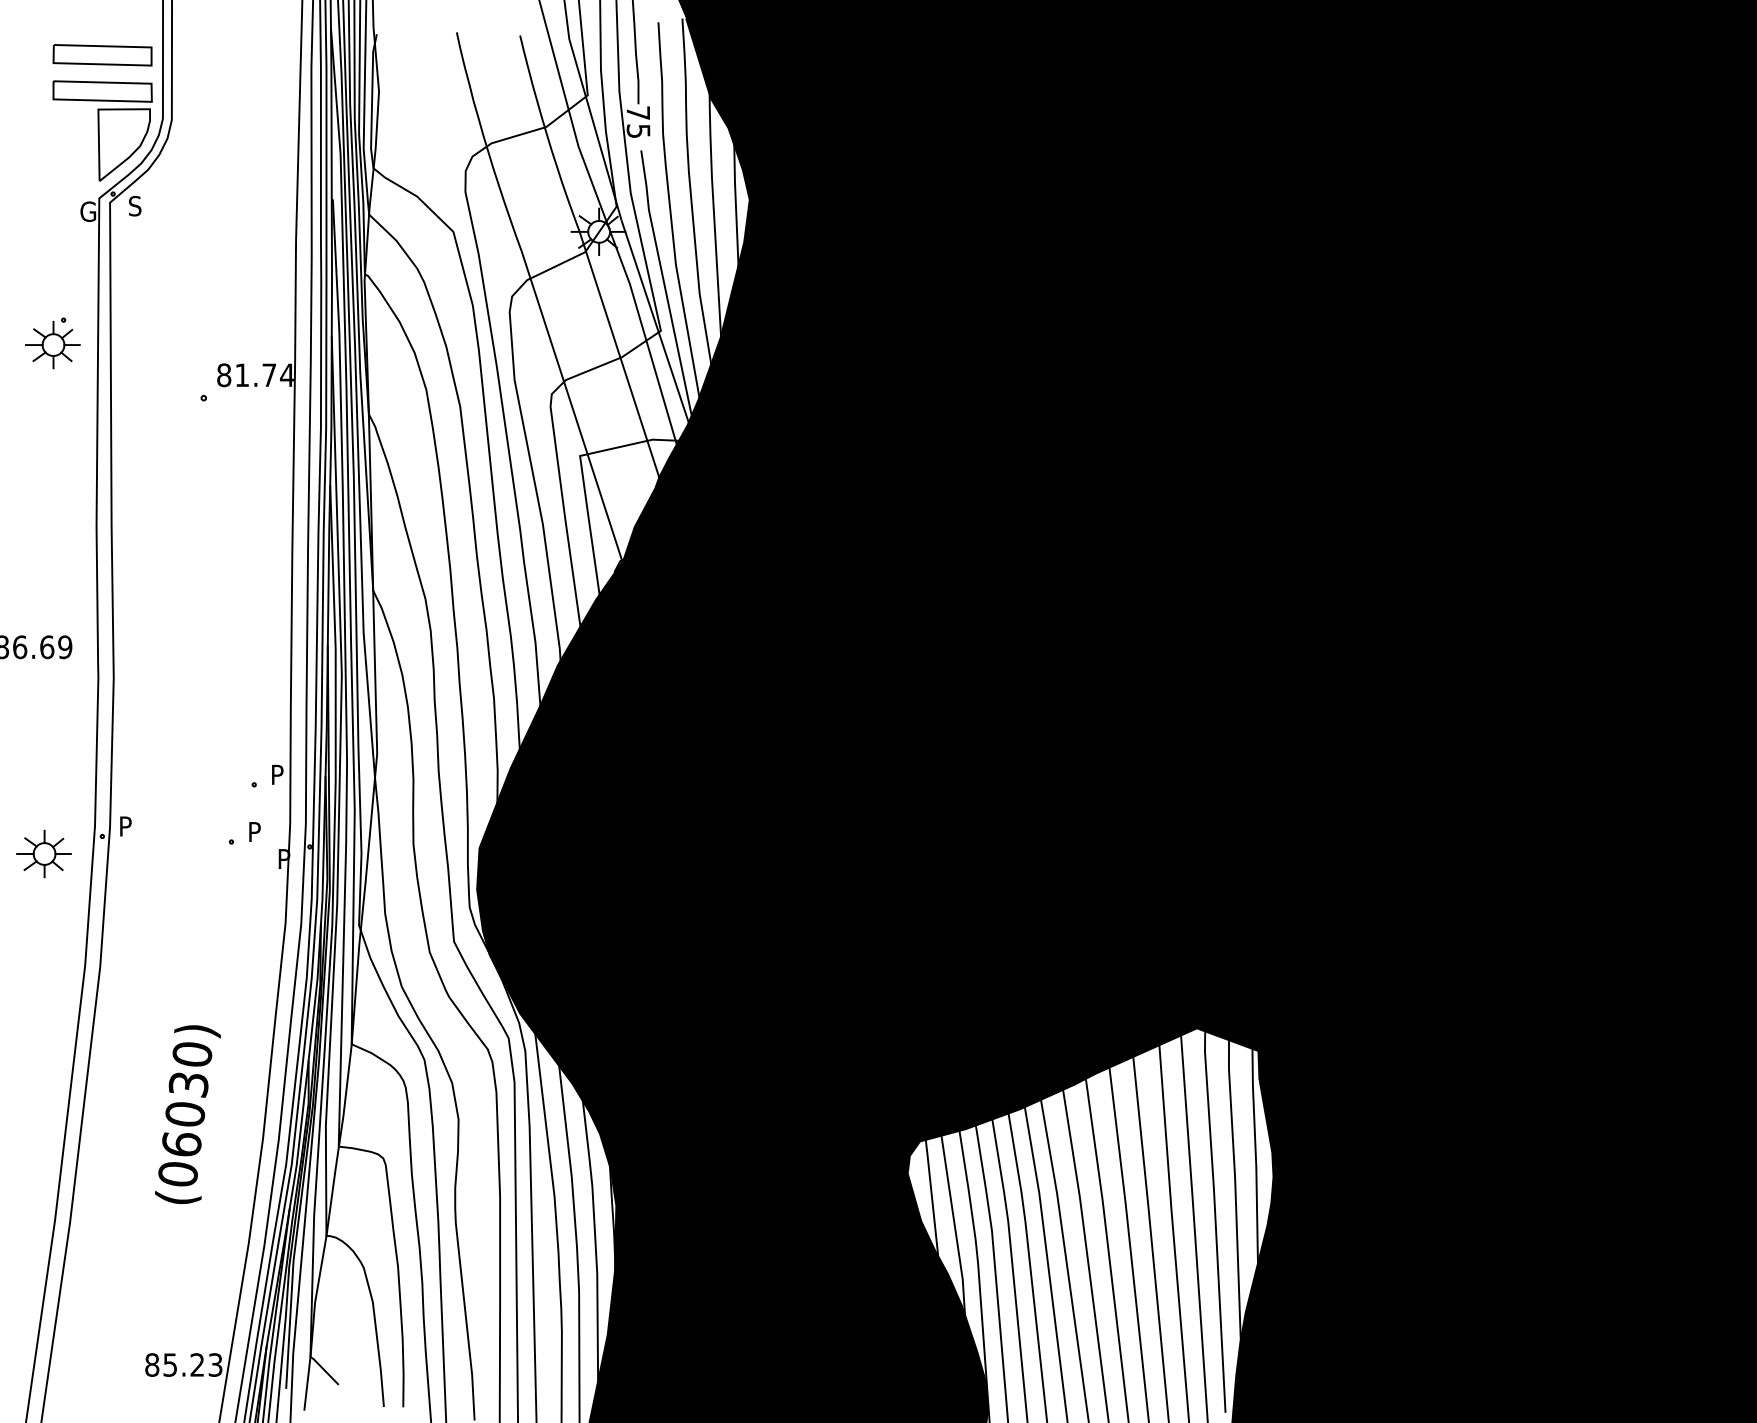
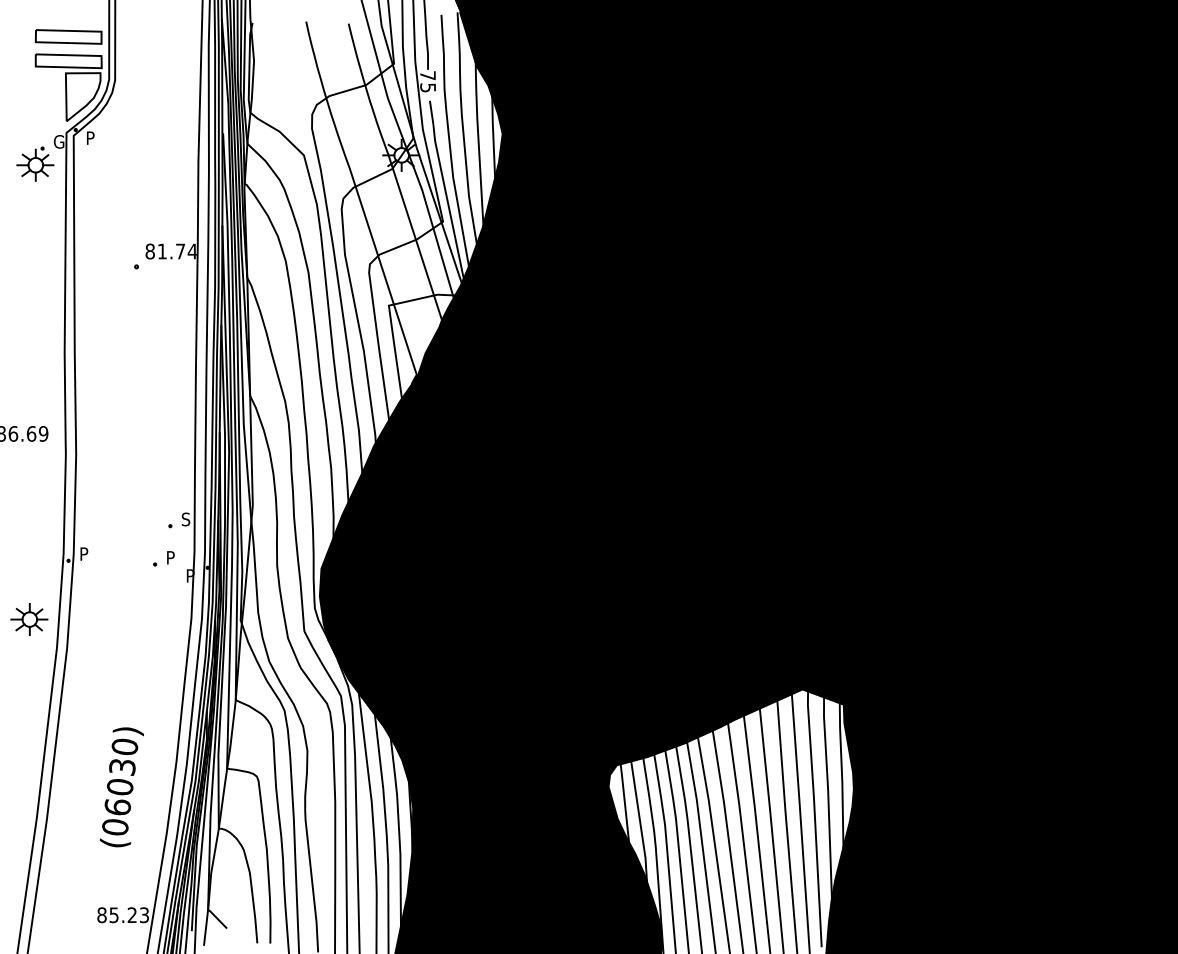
text: (135, 206) -> (90, 138), S -> P
part: (53, 342) -> (35, 163), moved
text: (276, 774) -> (185, 519), P -> S
part: (44, 853) -> (29, 619), moved
text: (187, 1114) -> (121, 787), moved

